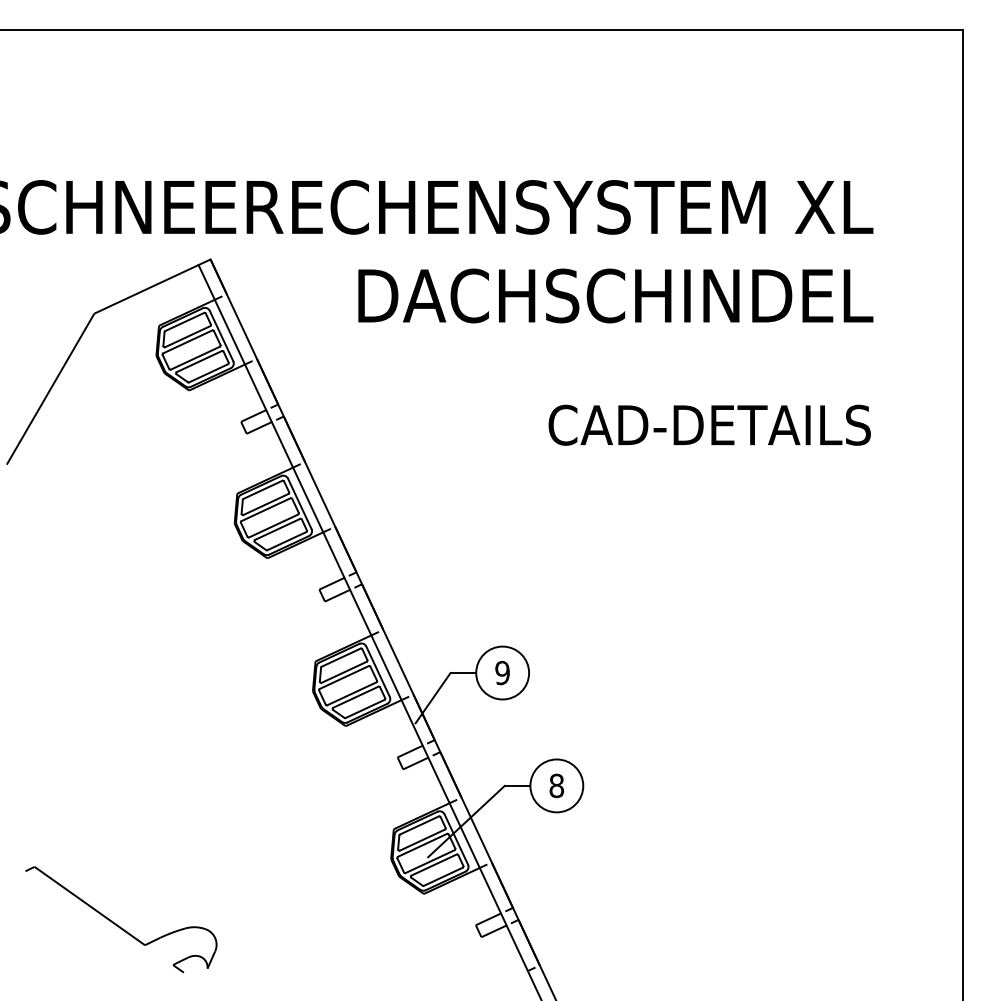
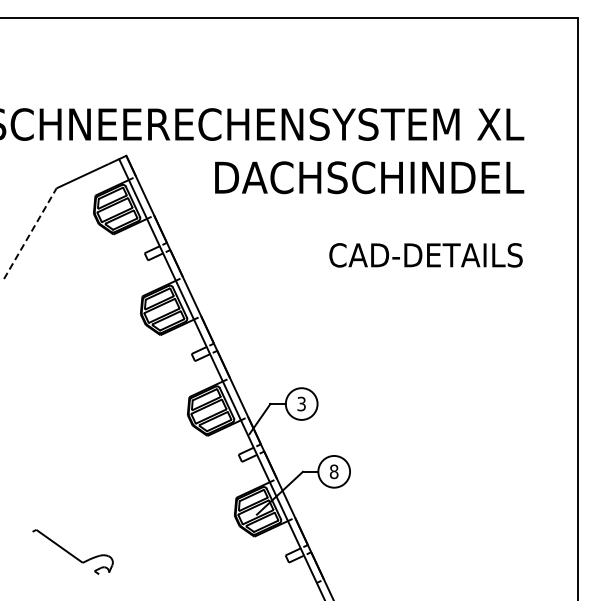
line: (50, 388) -> (30, 233), solid -> dashed
text: (502, 672) -> (301, 403), 9 -> 3
part: (120, 918) -> (72, 551), size x0.7

